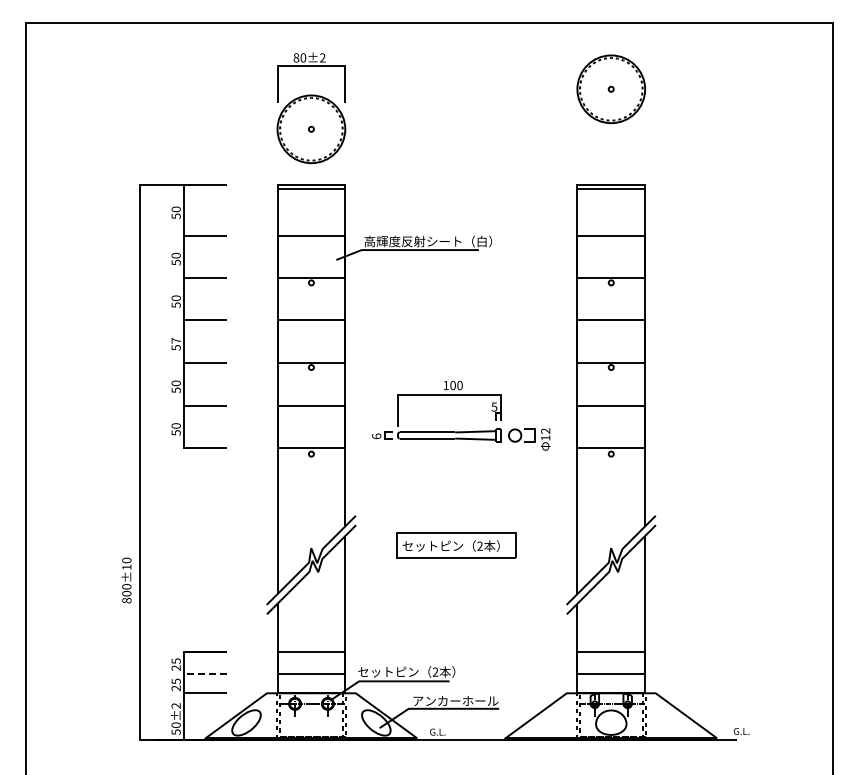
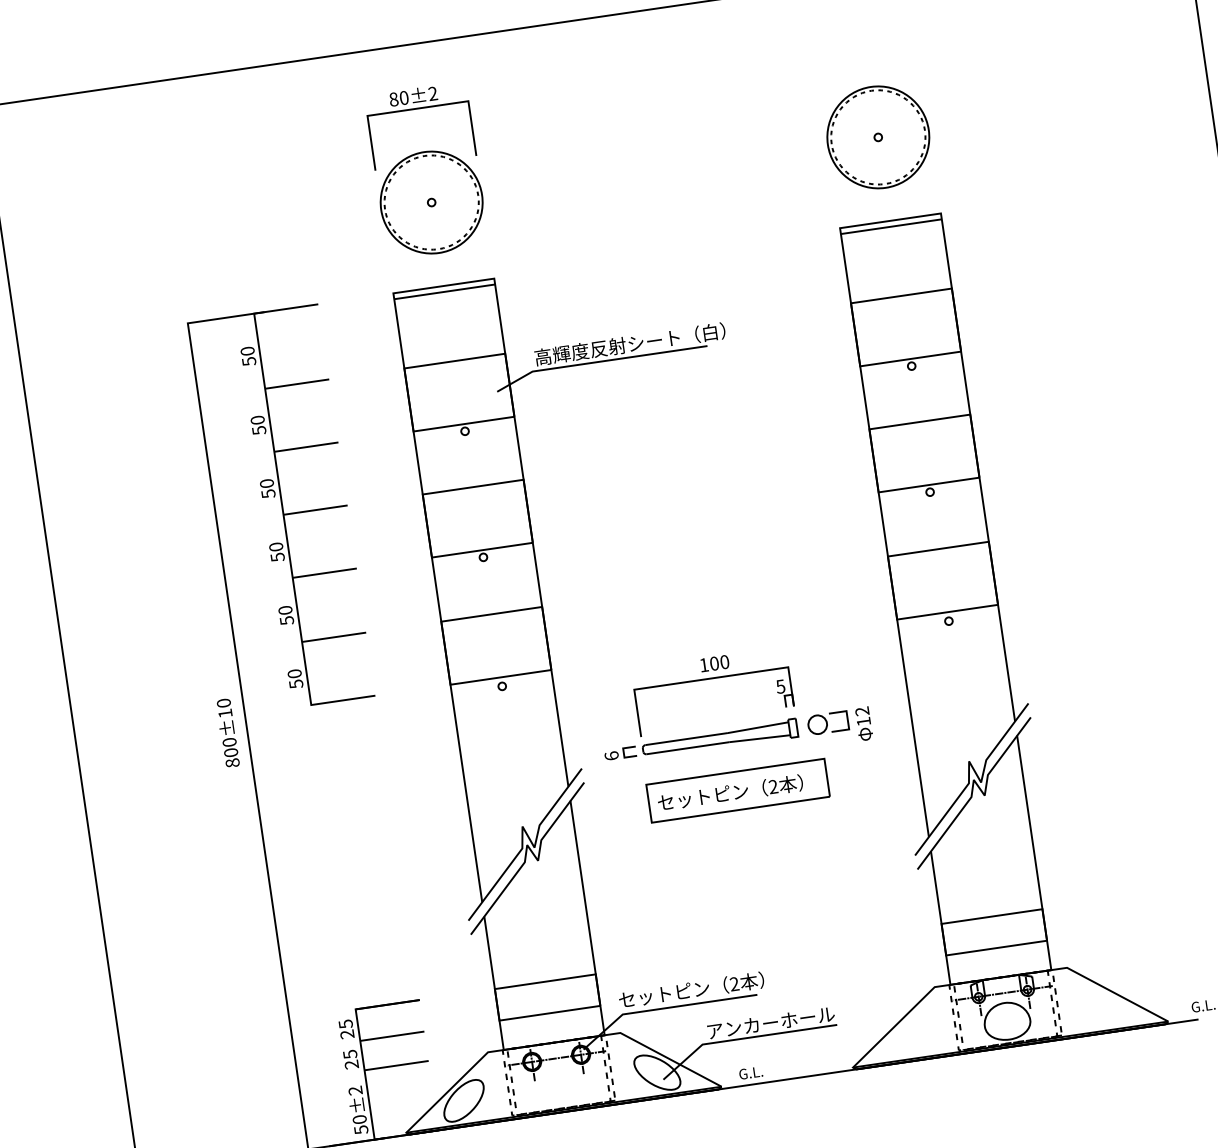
part: (610, 89) -> (877, 137), moved
text: (175, 340) -> (275, 546), 57 -> 50
part: (461, 431) -> (736, 730), moved
text: (126, 580) -> (227, 733), moved
line: (205, 673) -> (392, 1036), dashed -> solid

